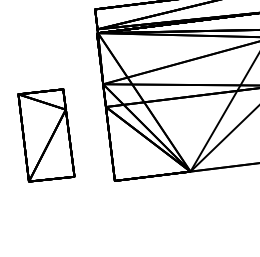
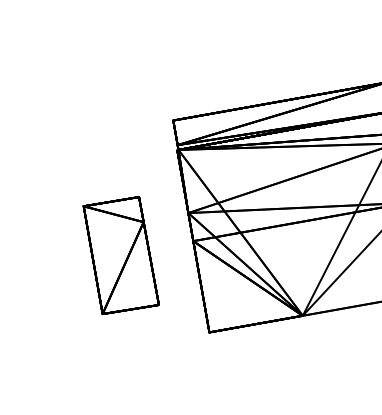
part: (45, 135) -> (120, 255), moved

